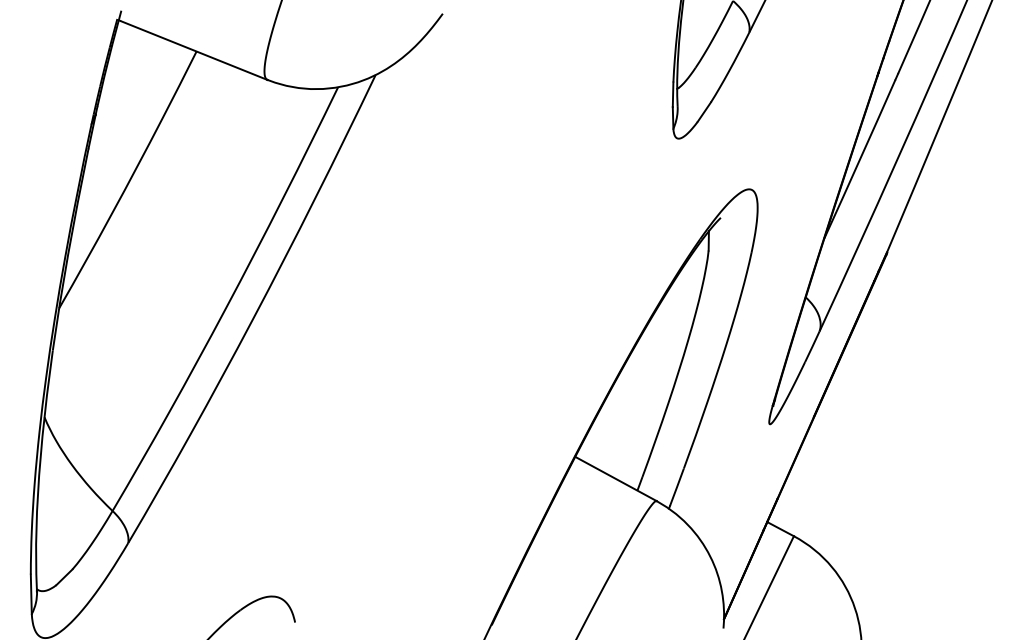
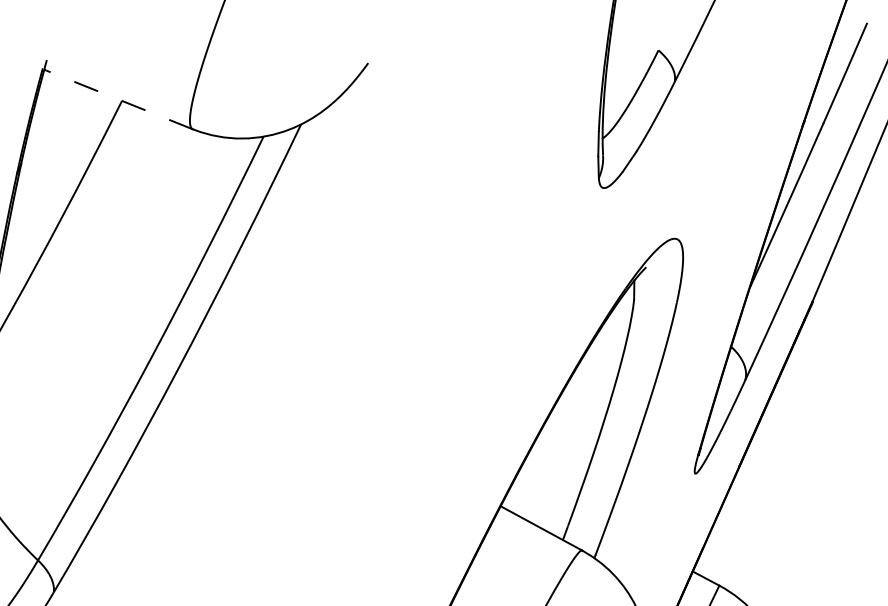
line: (194, 50) -> (119, 99), solid -> dashed

